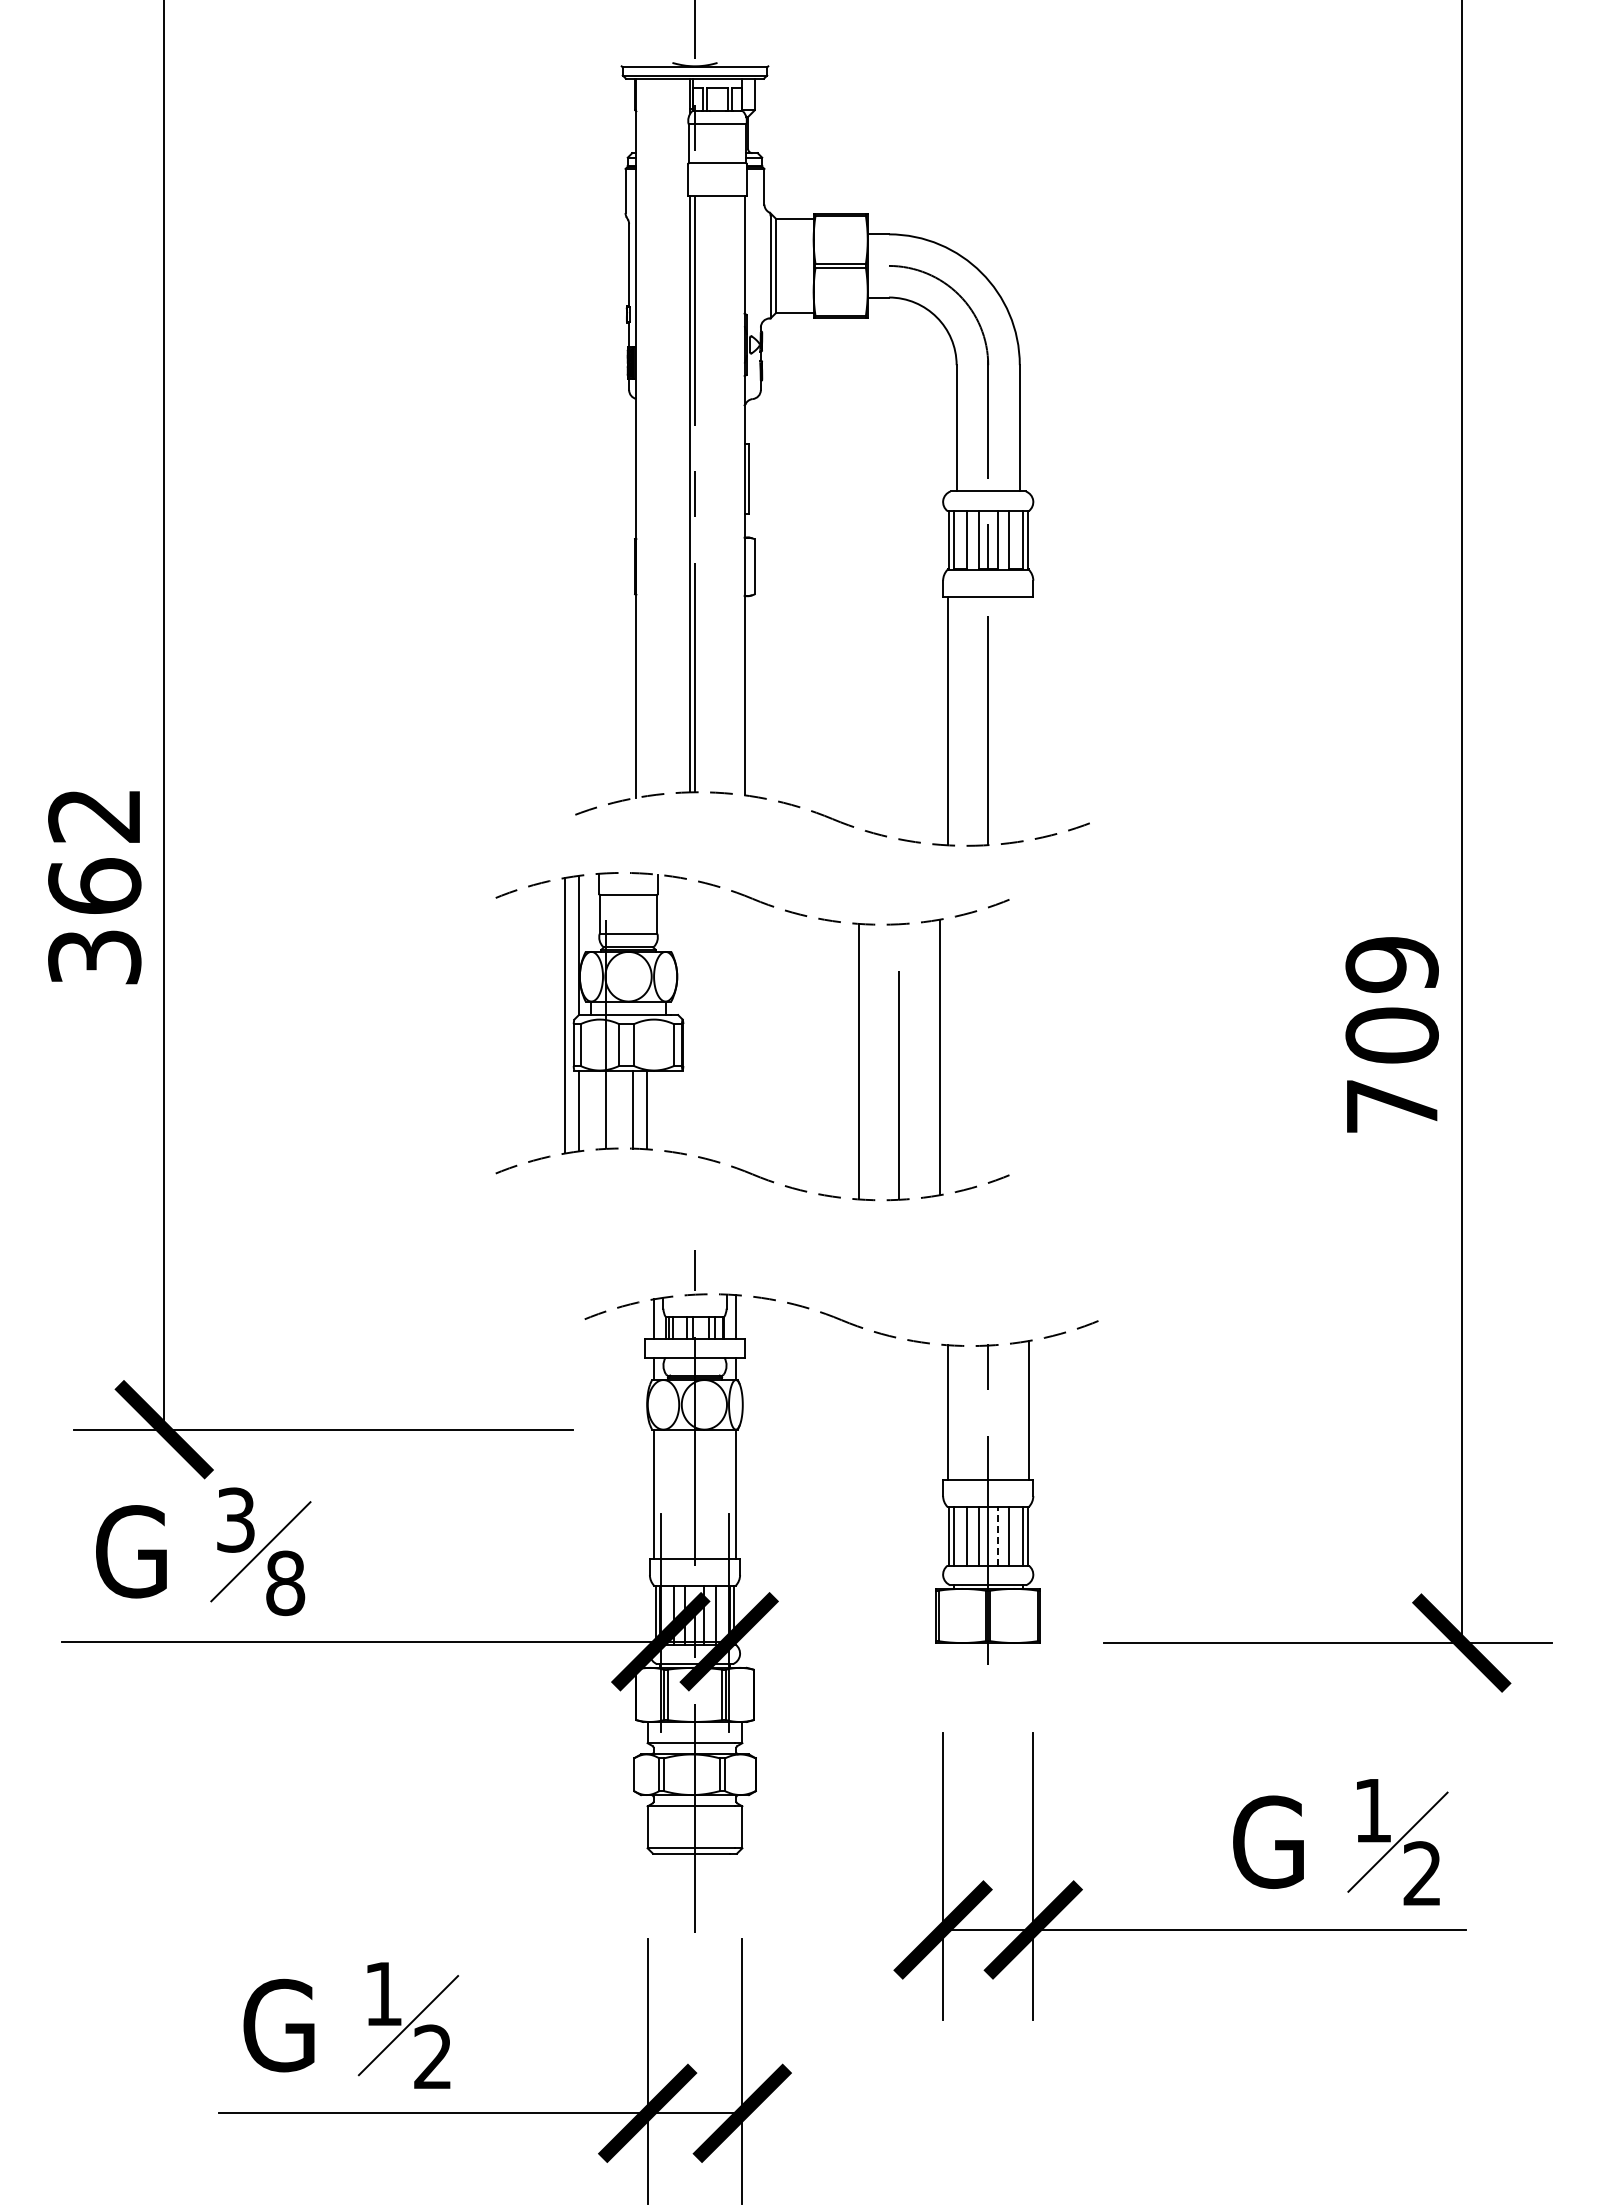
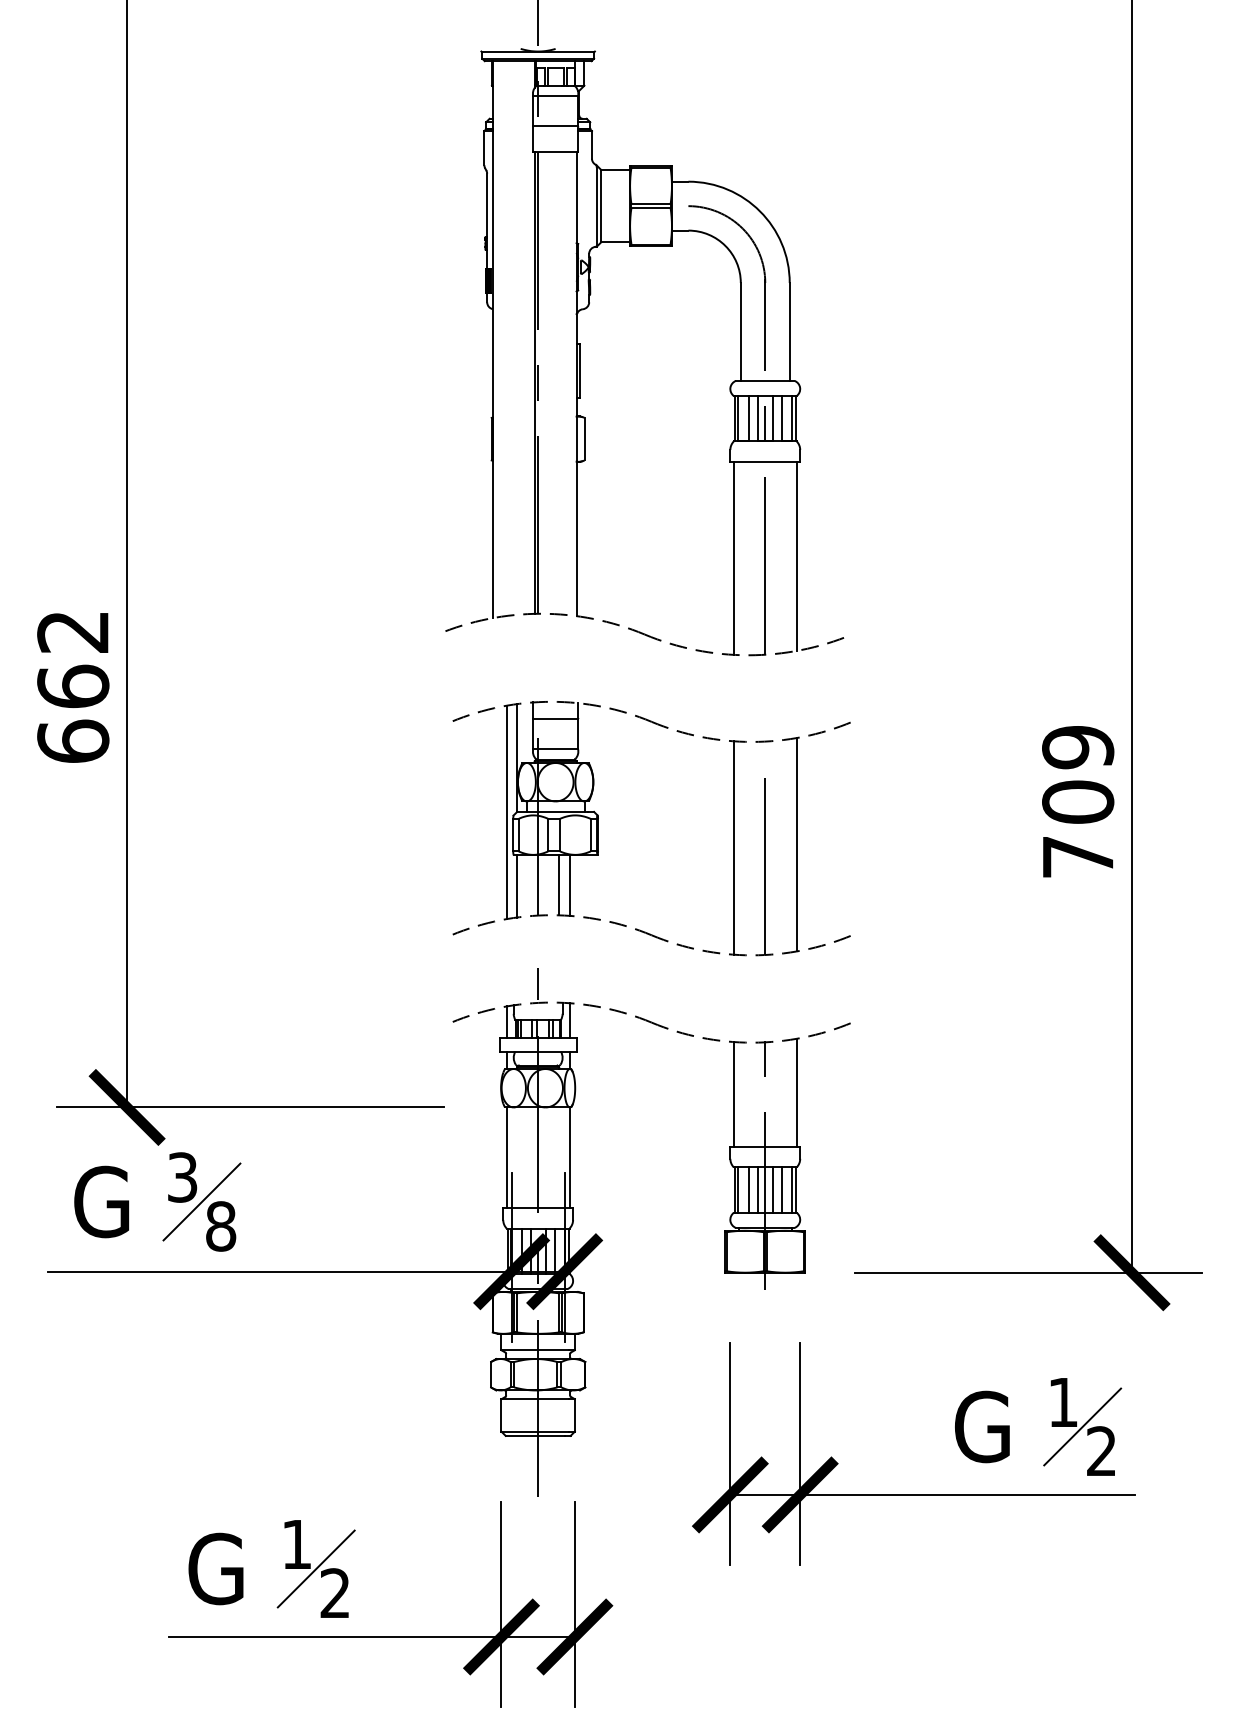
line: (1028, 718) -> (796, 556), added
text: (94, 956) -> (73, 740), 362 -> 662
part: (683, 1036) -> (598, 828), moved
line: (997, 1535) -> (772, 1189), dashed -> solid

